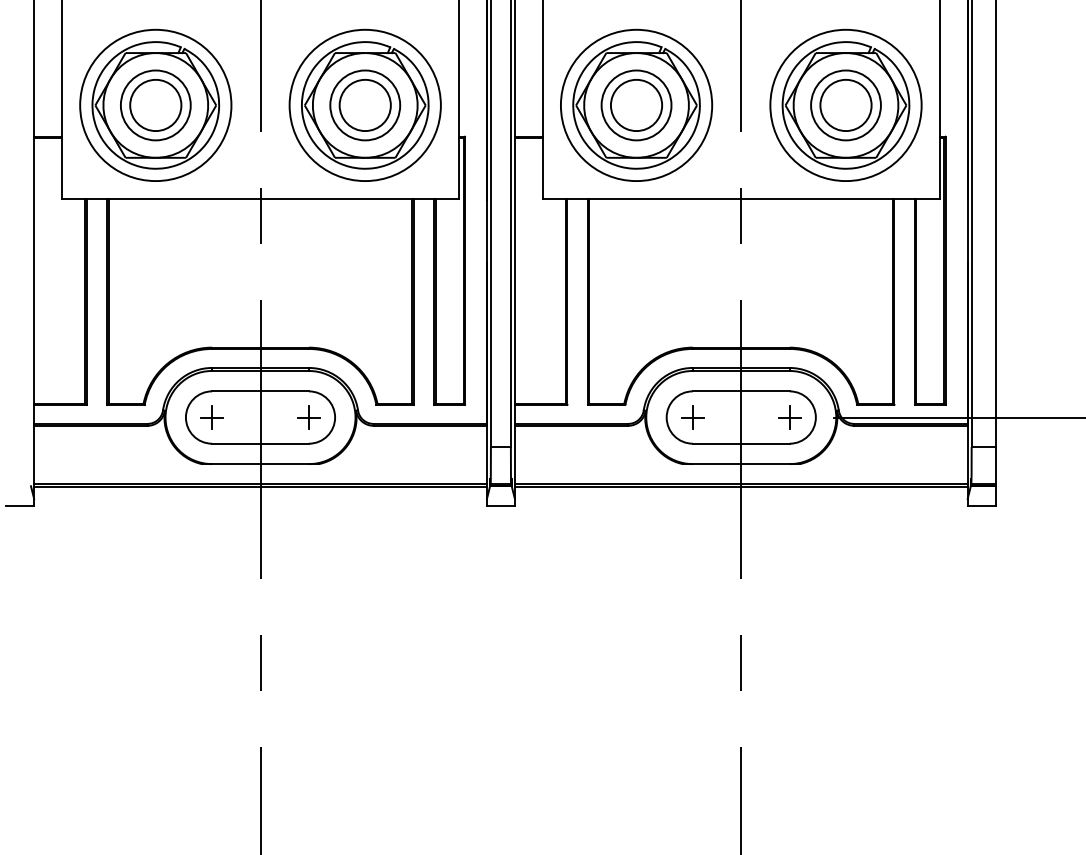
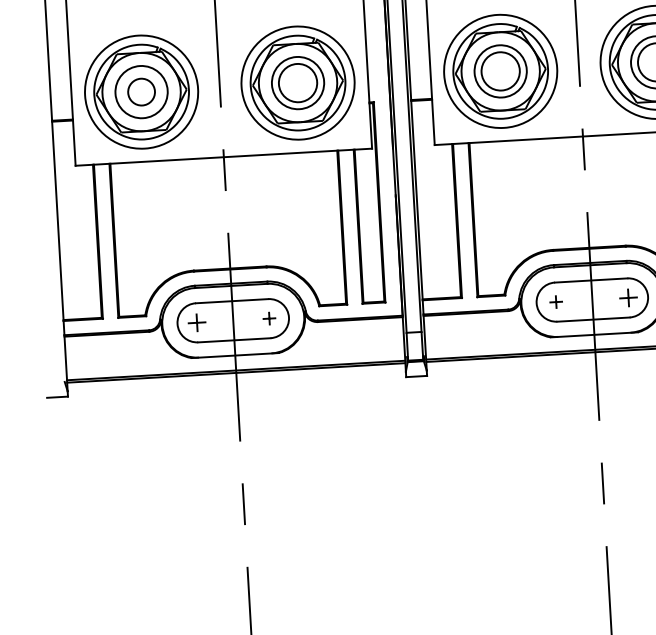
circle: (155, 105) -> (141, 92), size x0.7
part: (308, 417) -> (269, 318), size x0.7
part: (692, 417) -> (555, 302), size x0.7

